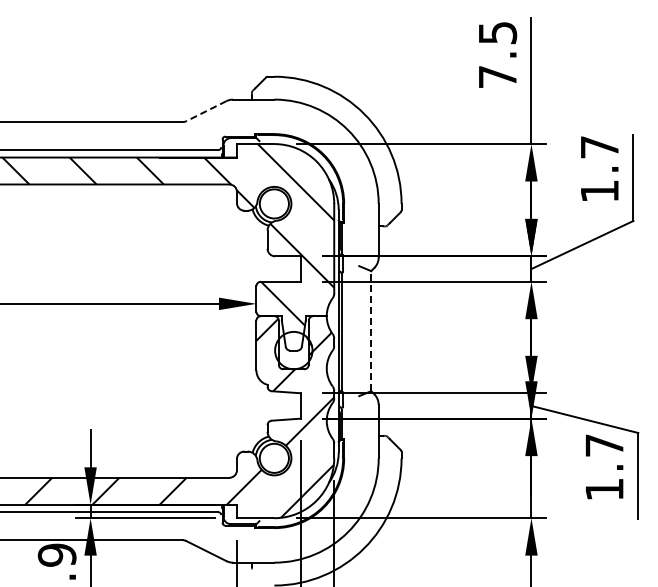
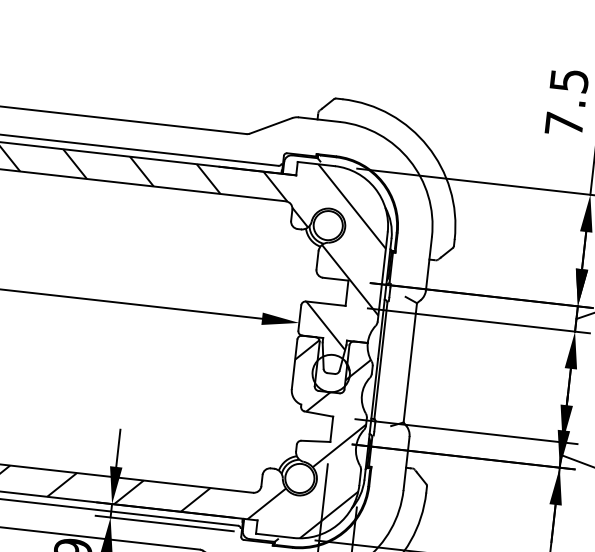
line: (205, 111) -> (270, 126), dashed -> solid
line: (371, 330) -> (410, 362), dashed -> solid

